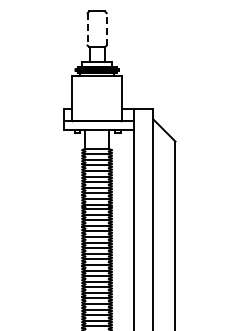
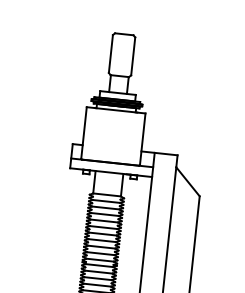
line: (106, 28) -> (133, 55), dashed -> solid
line: (87, 29) -> (110, 54), dashed -> solid

